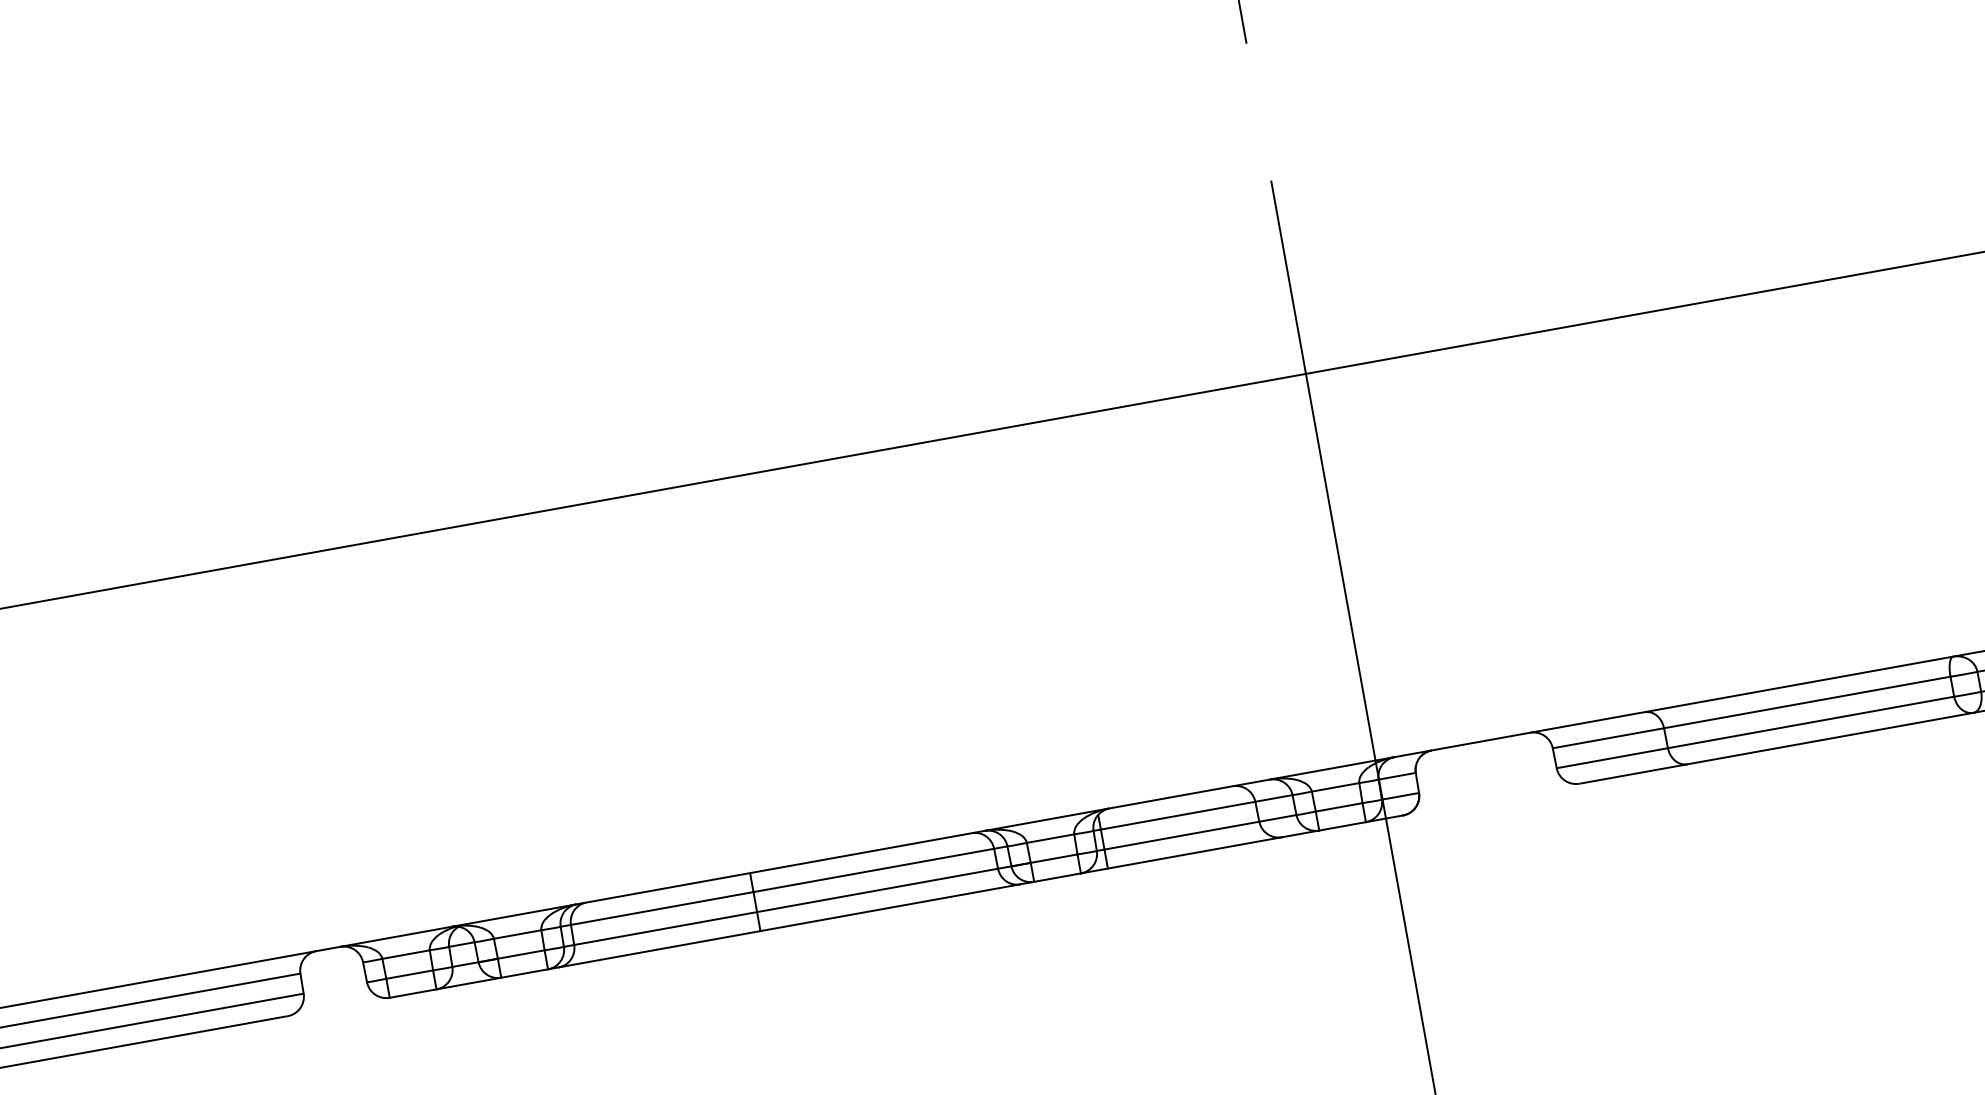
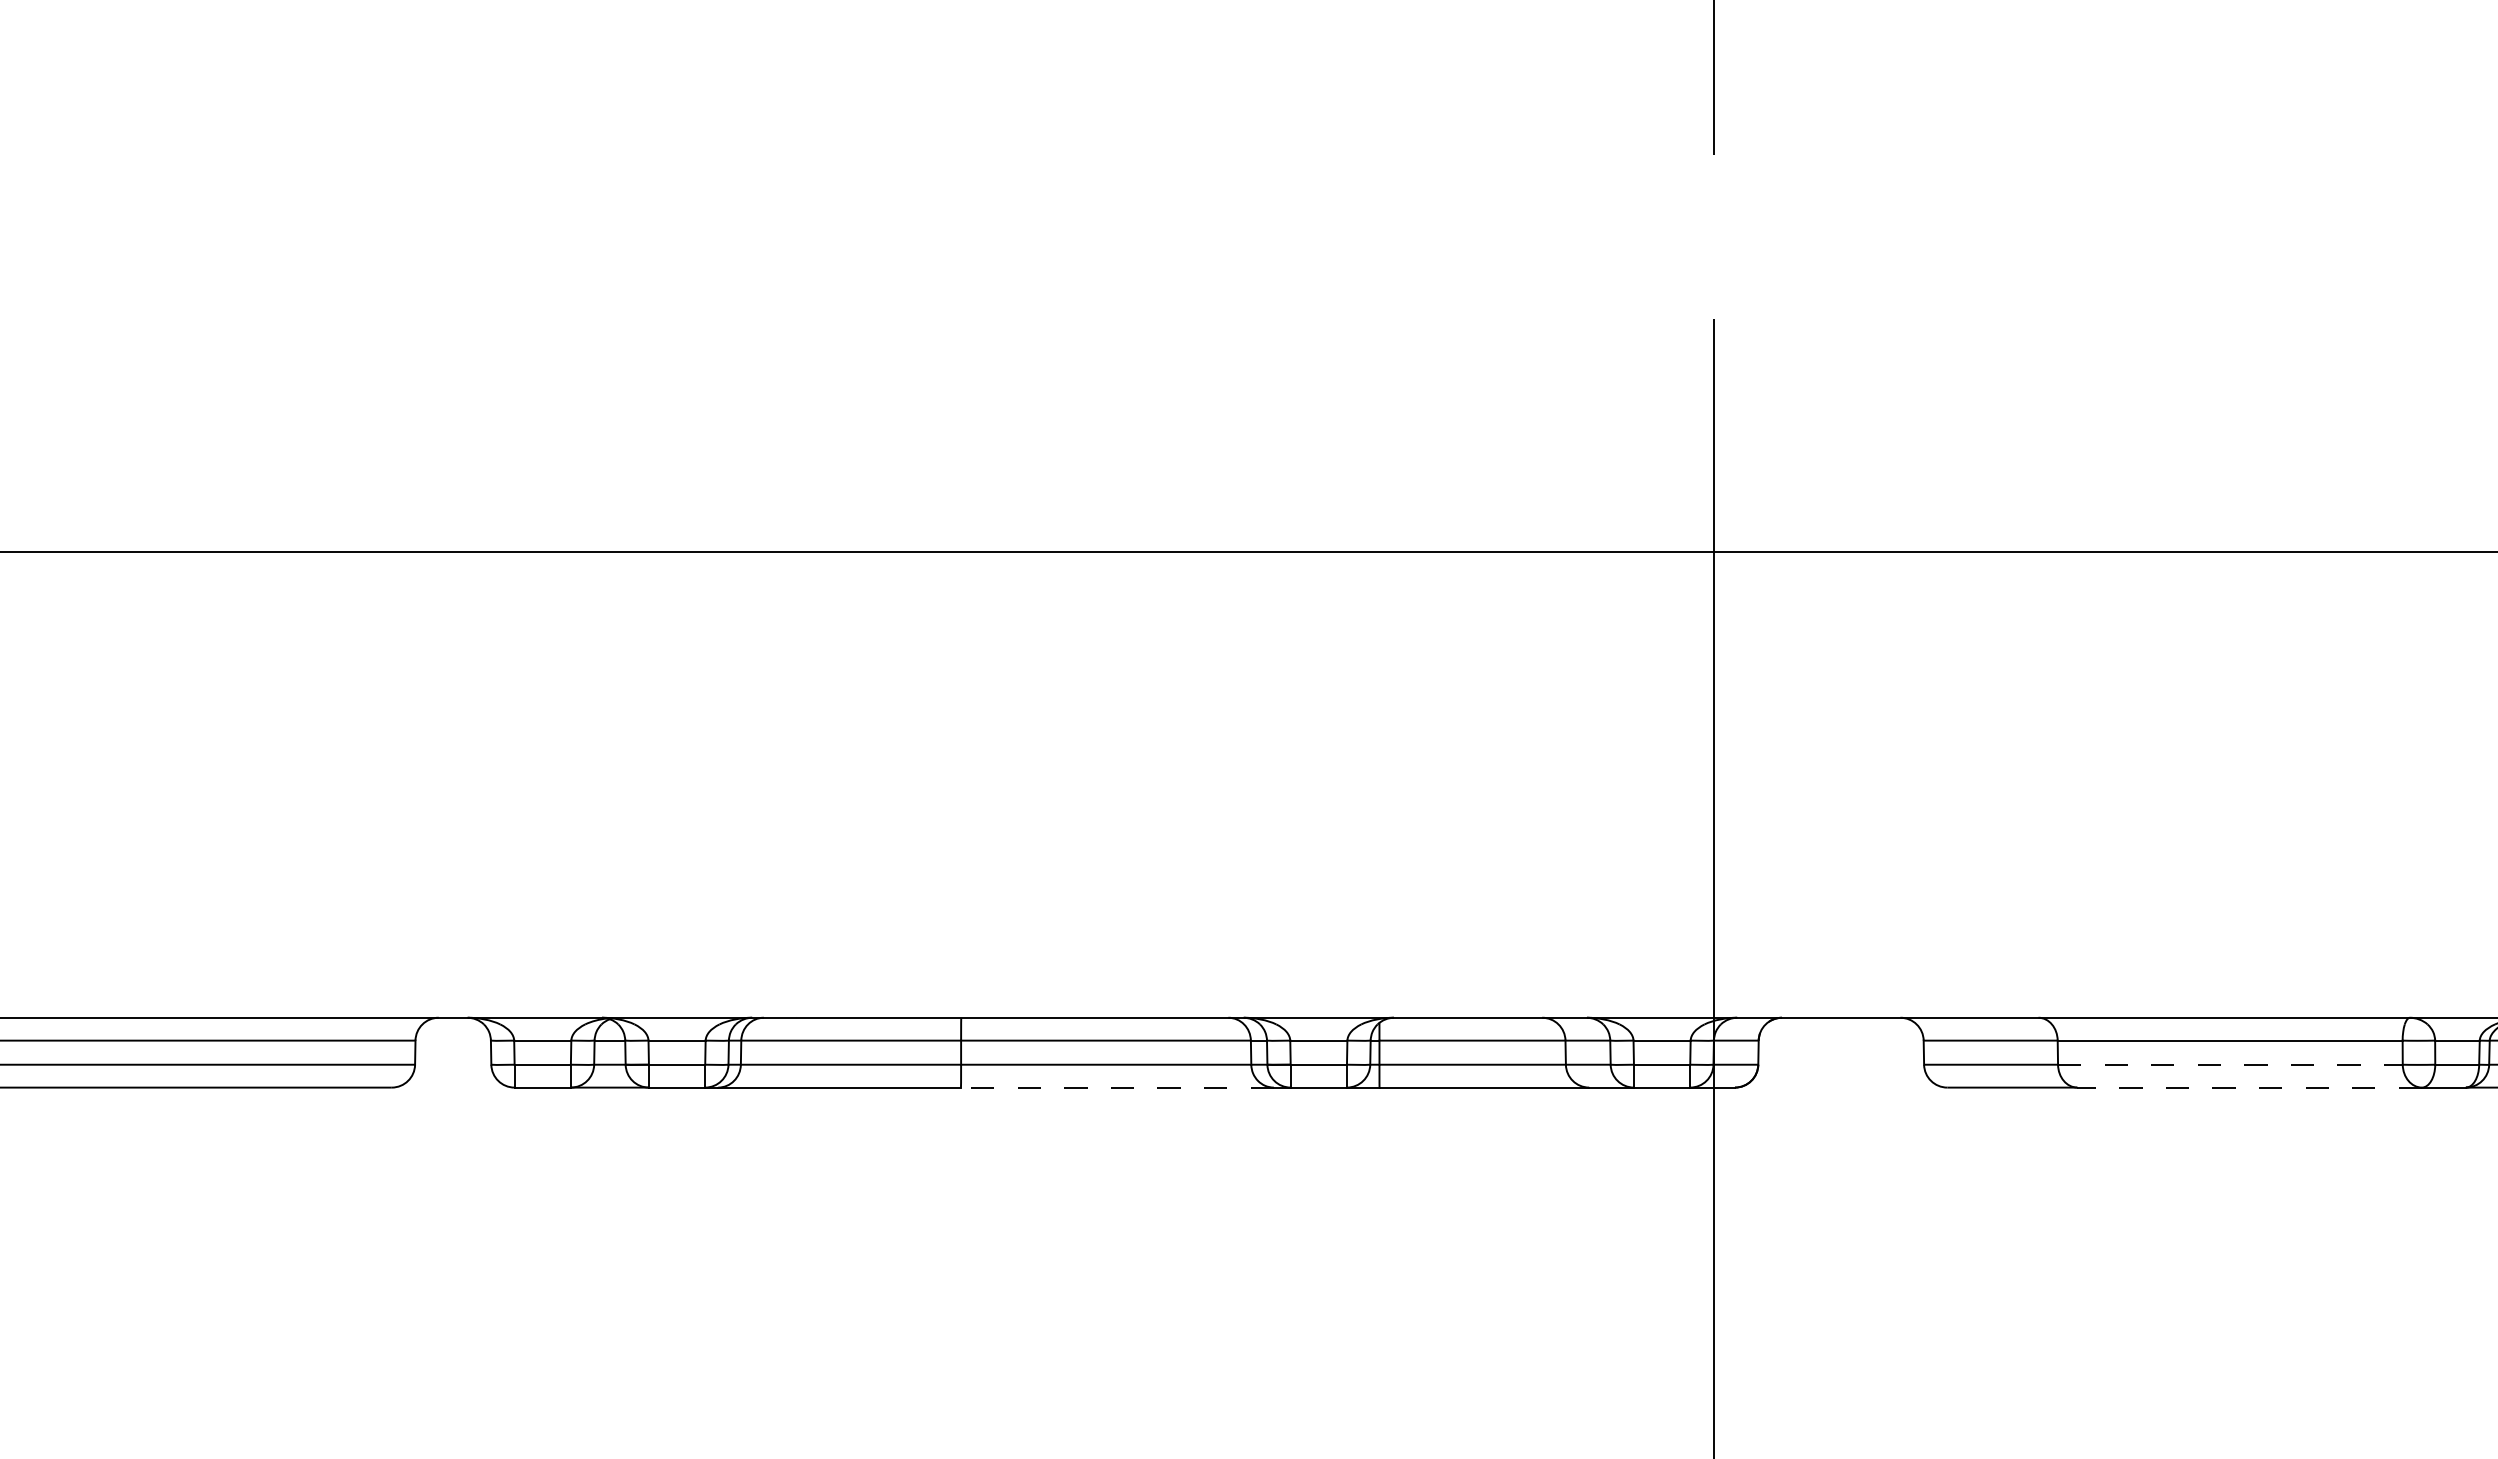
line: (1811, 722) -> (2230, 1064), solid -> dashed
line: (1830, 738) -> (2249, 1087), solid -> dashed
line: (889, 907) -> (1116, 1087), solid -> dashed

